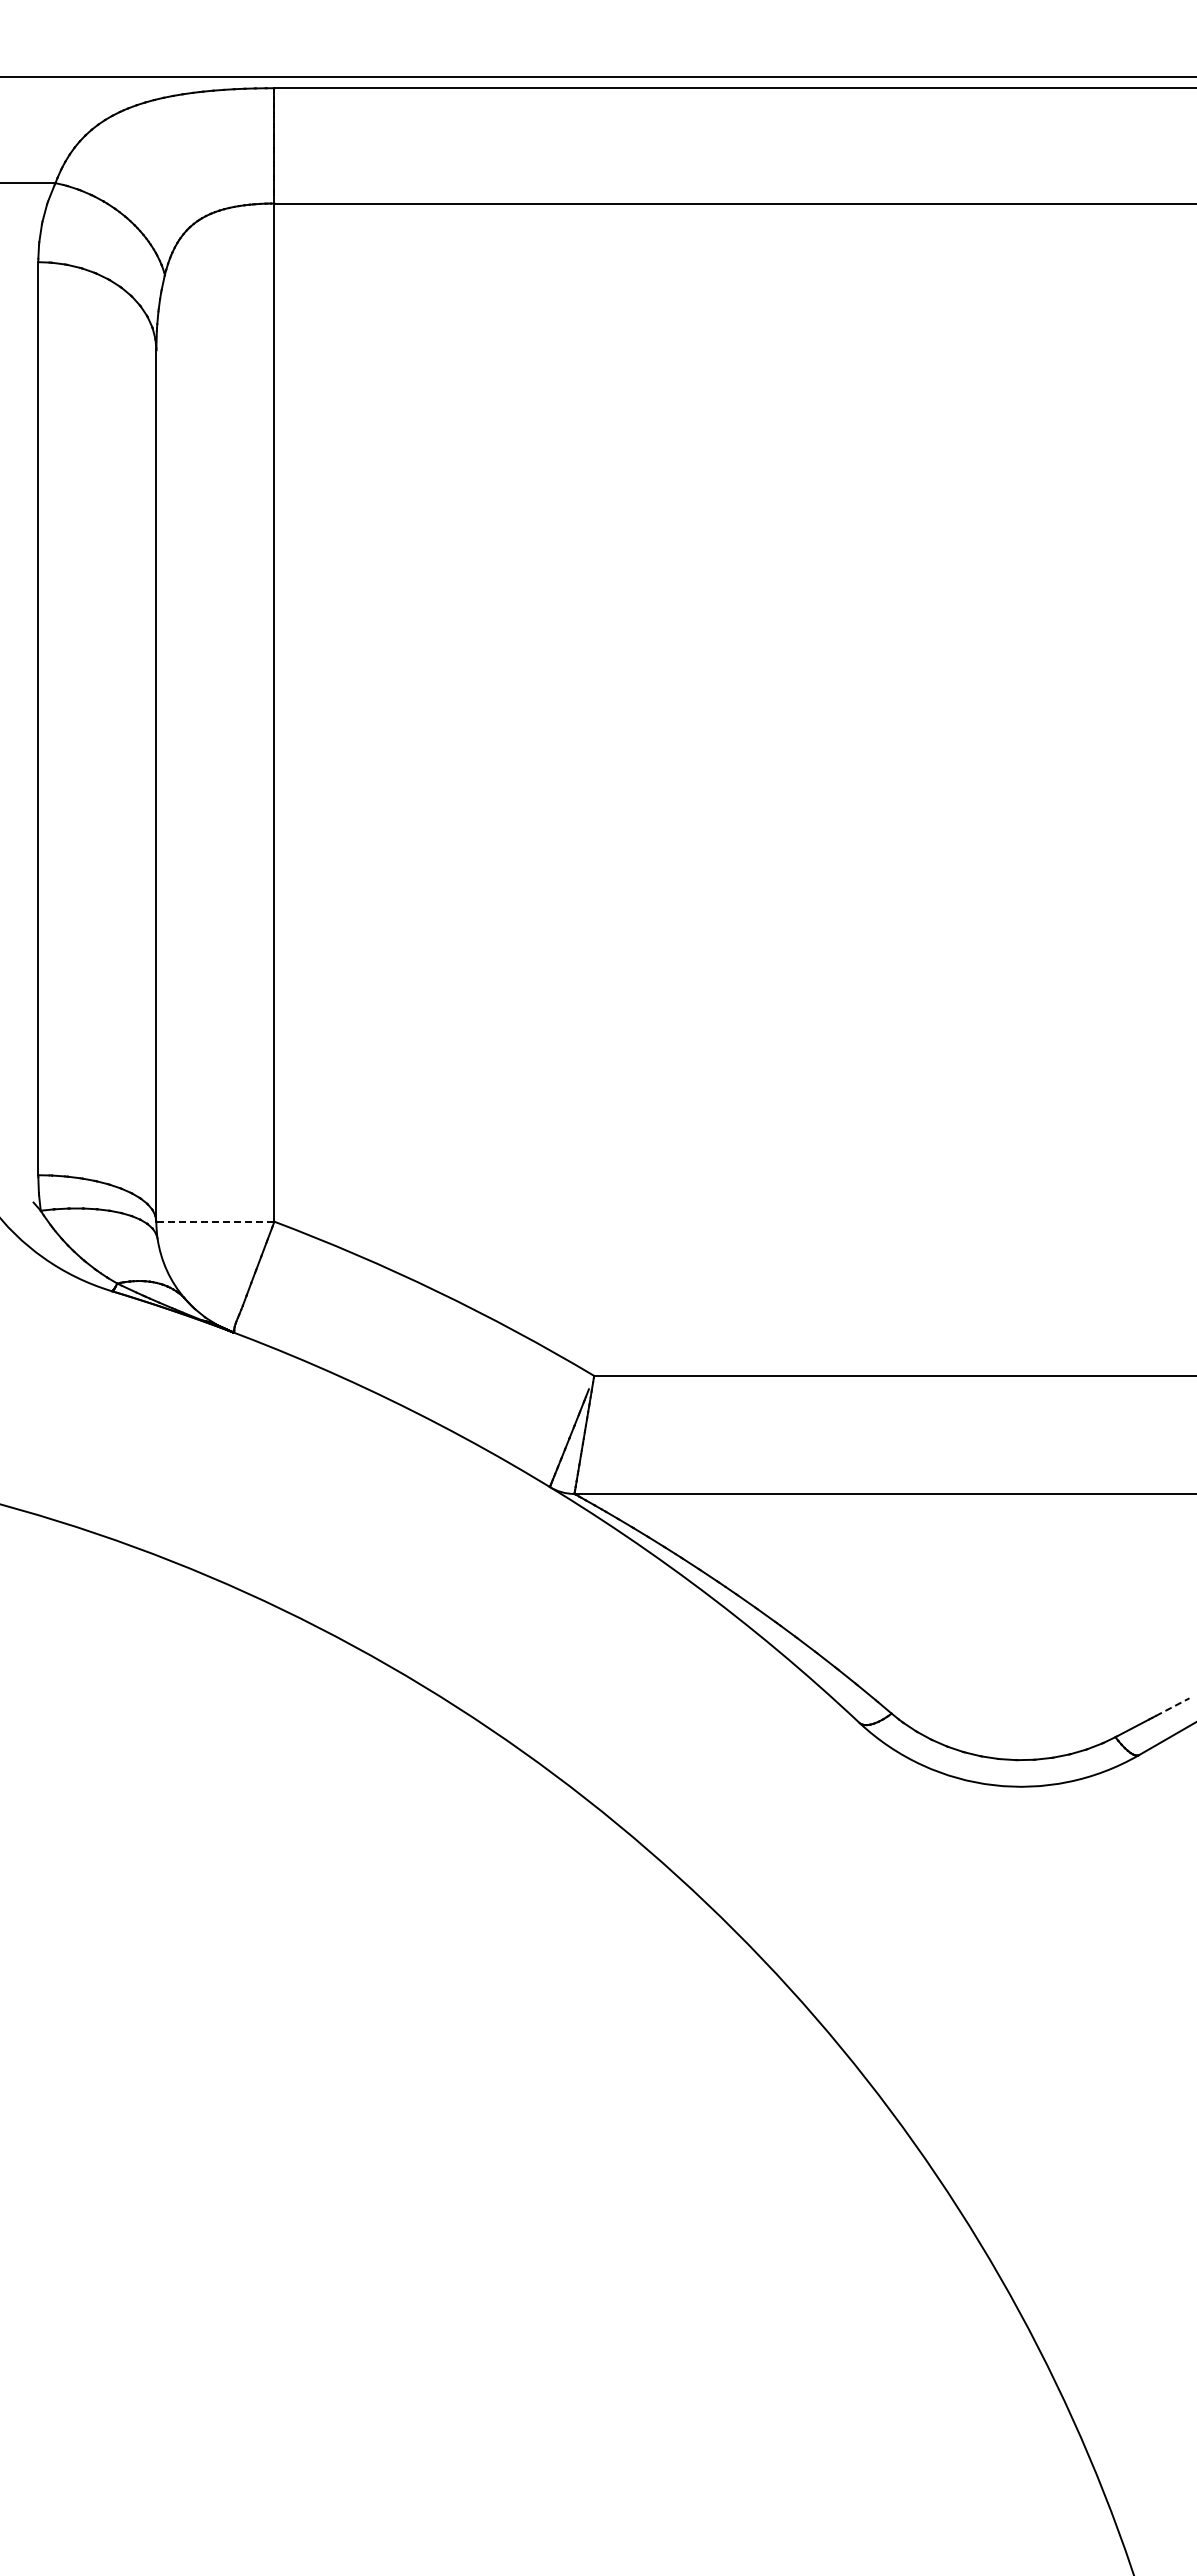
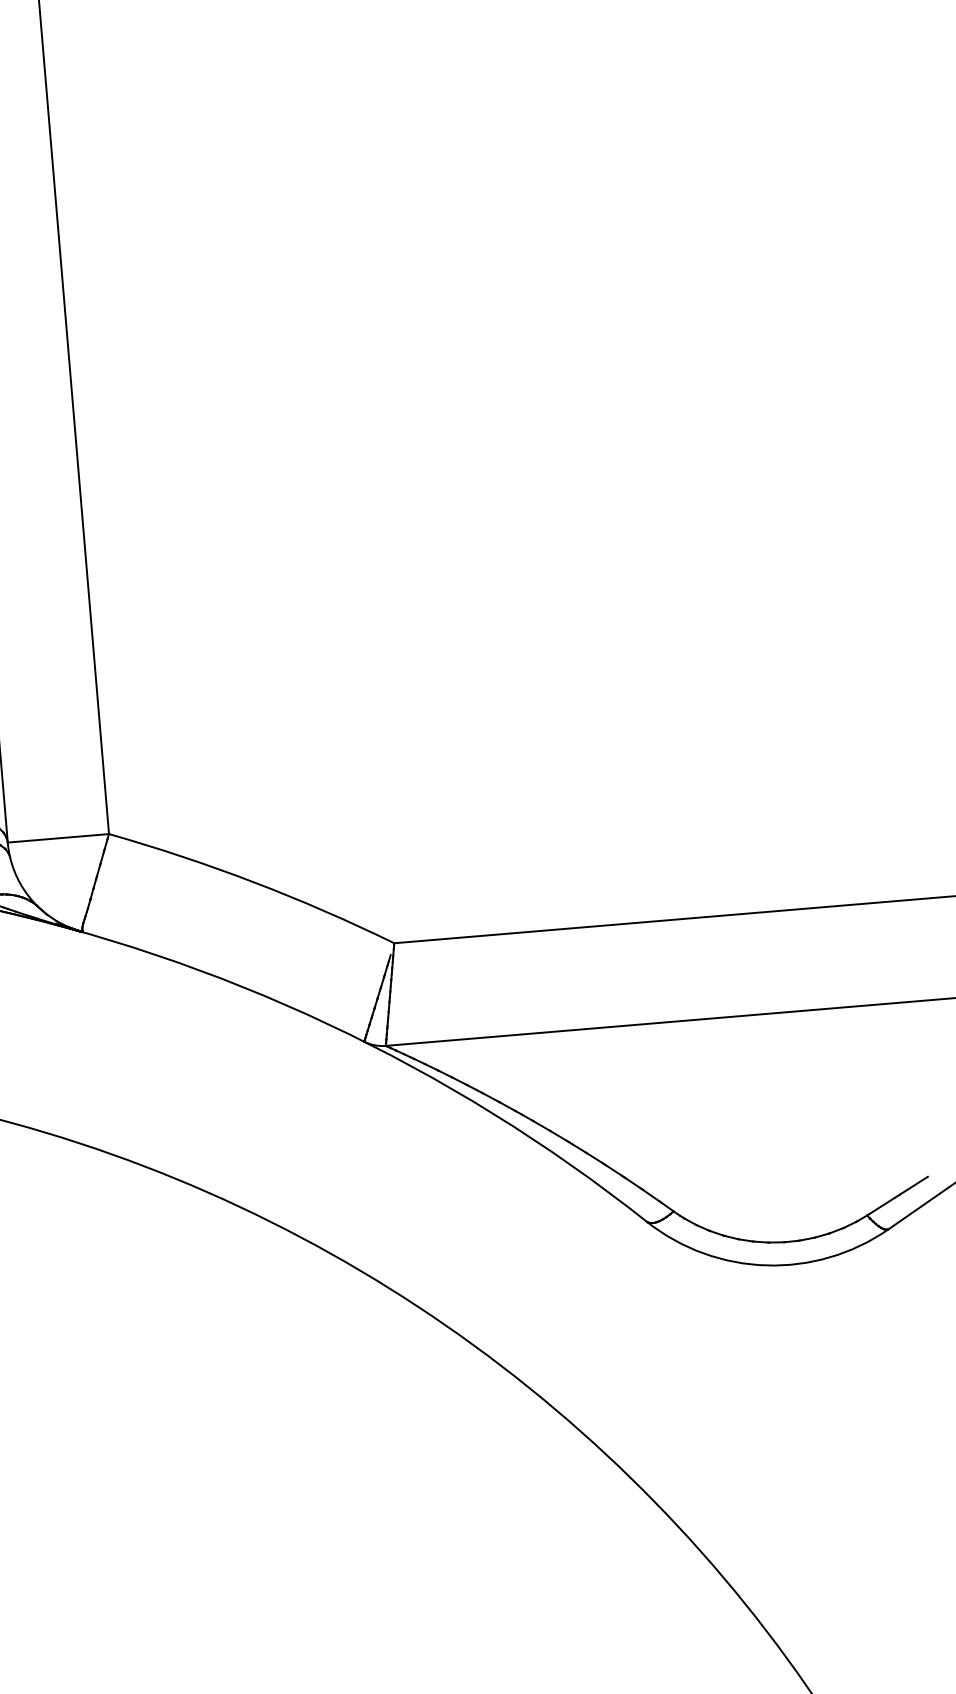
line: (214, 1221) -> (57, 838), dashed -> solid
line: (1173, 1706) -> (914, 1184), dashed -> solid

